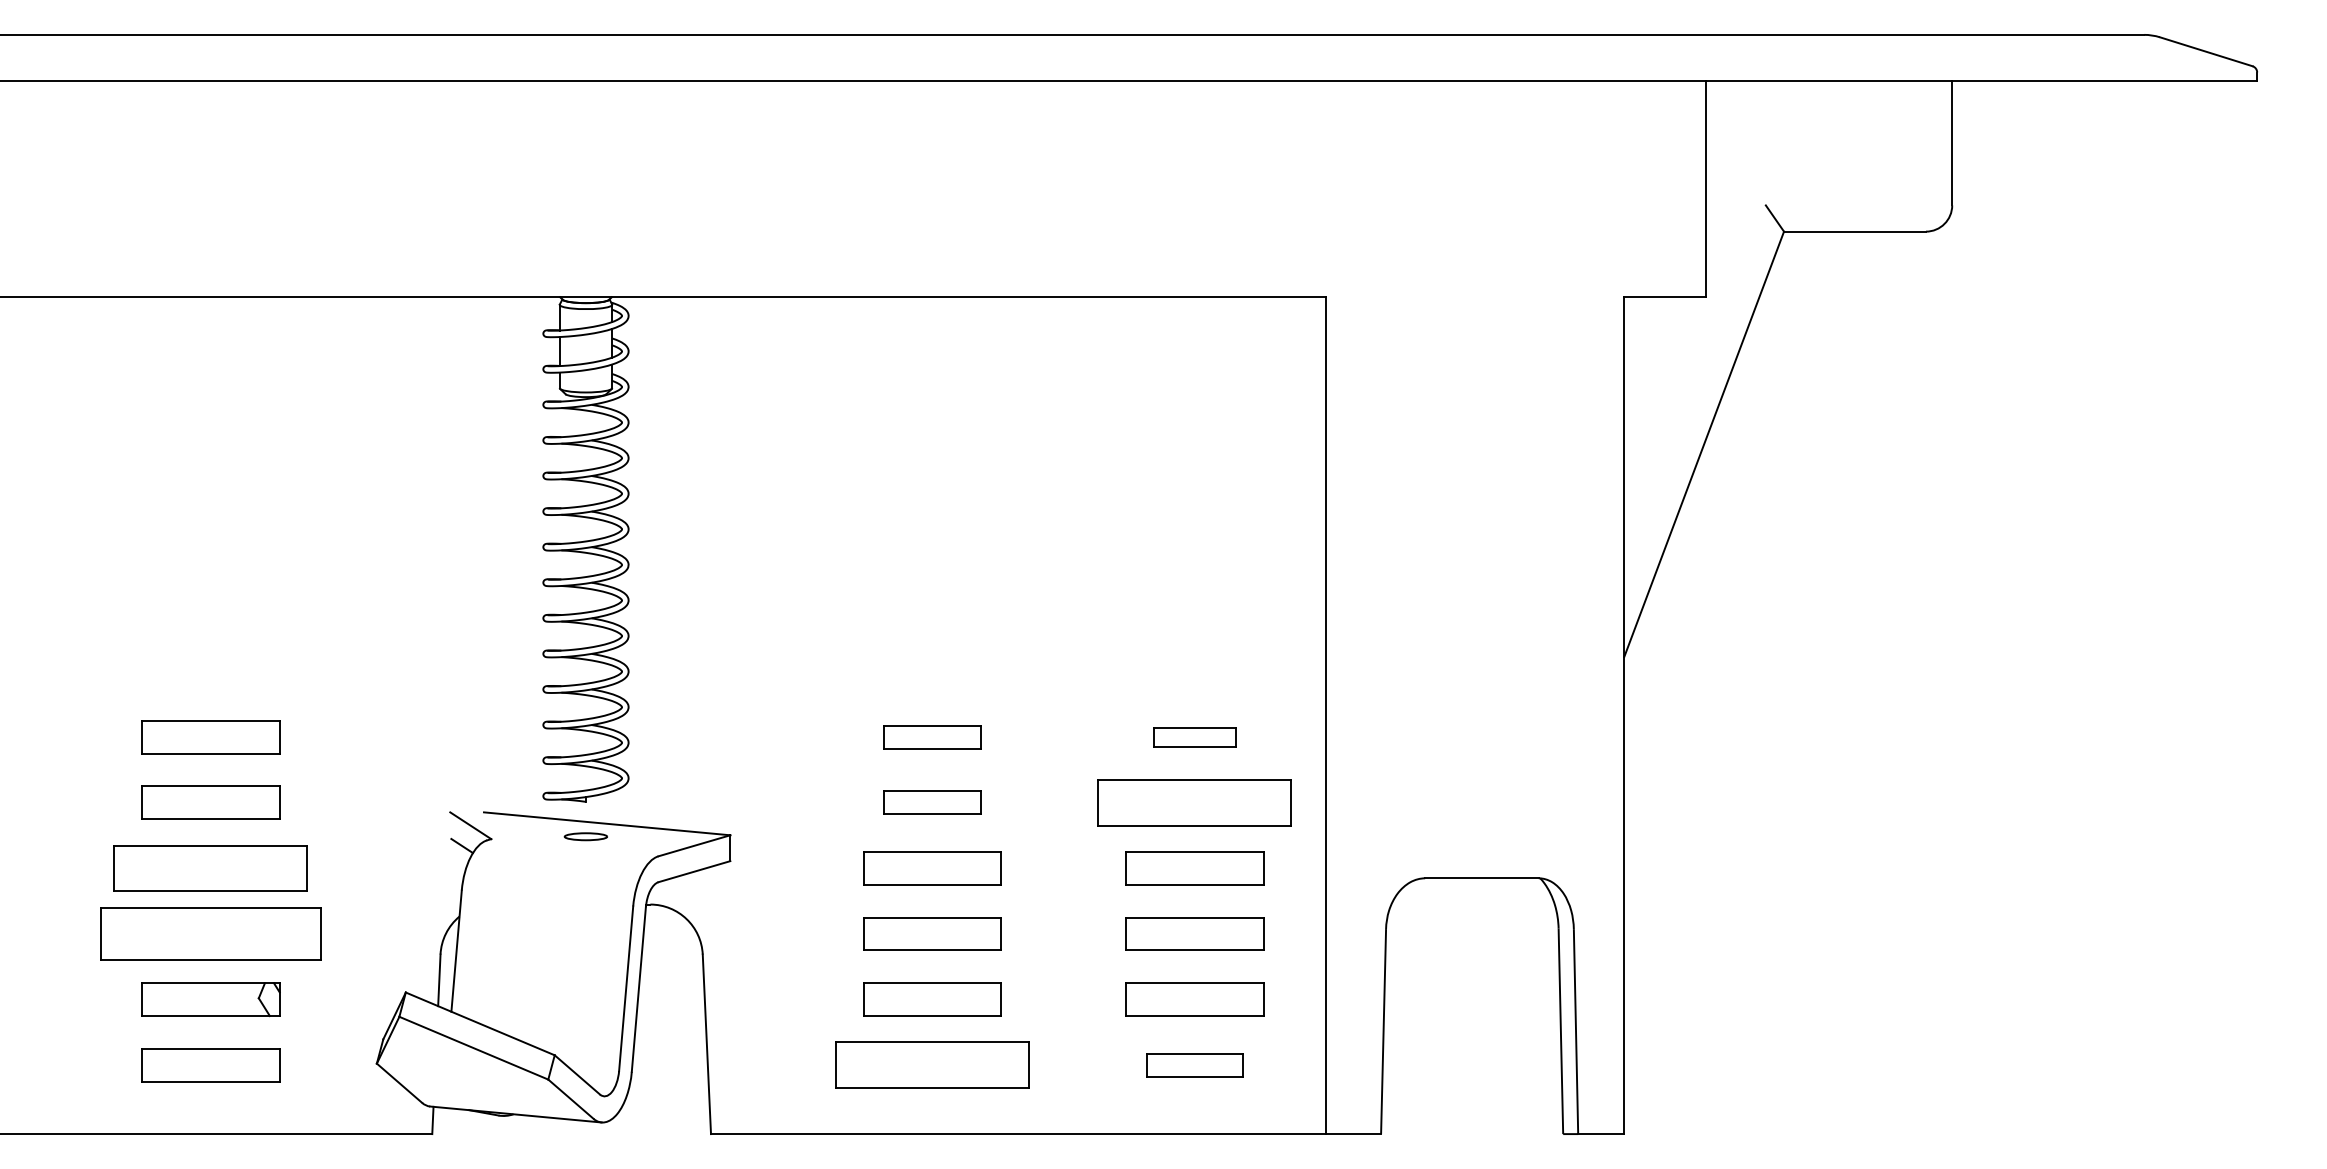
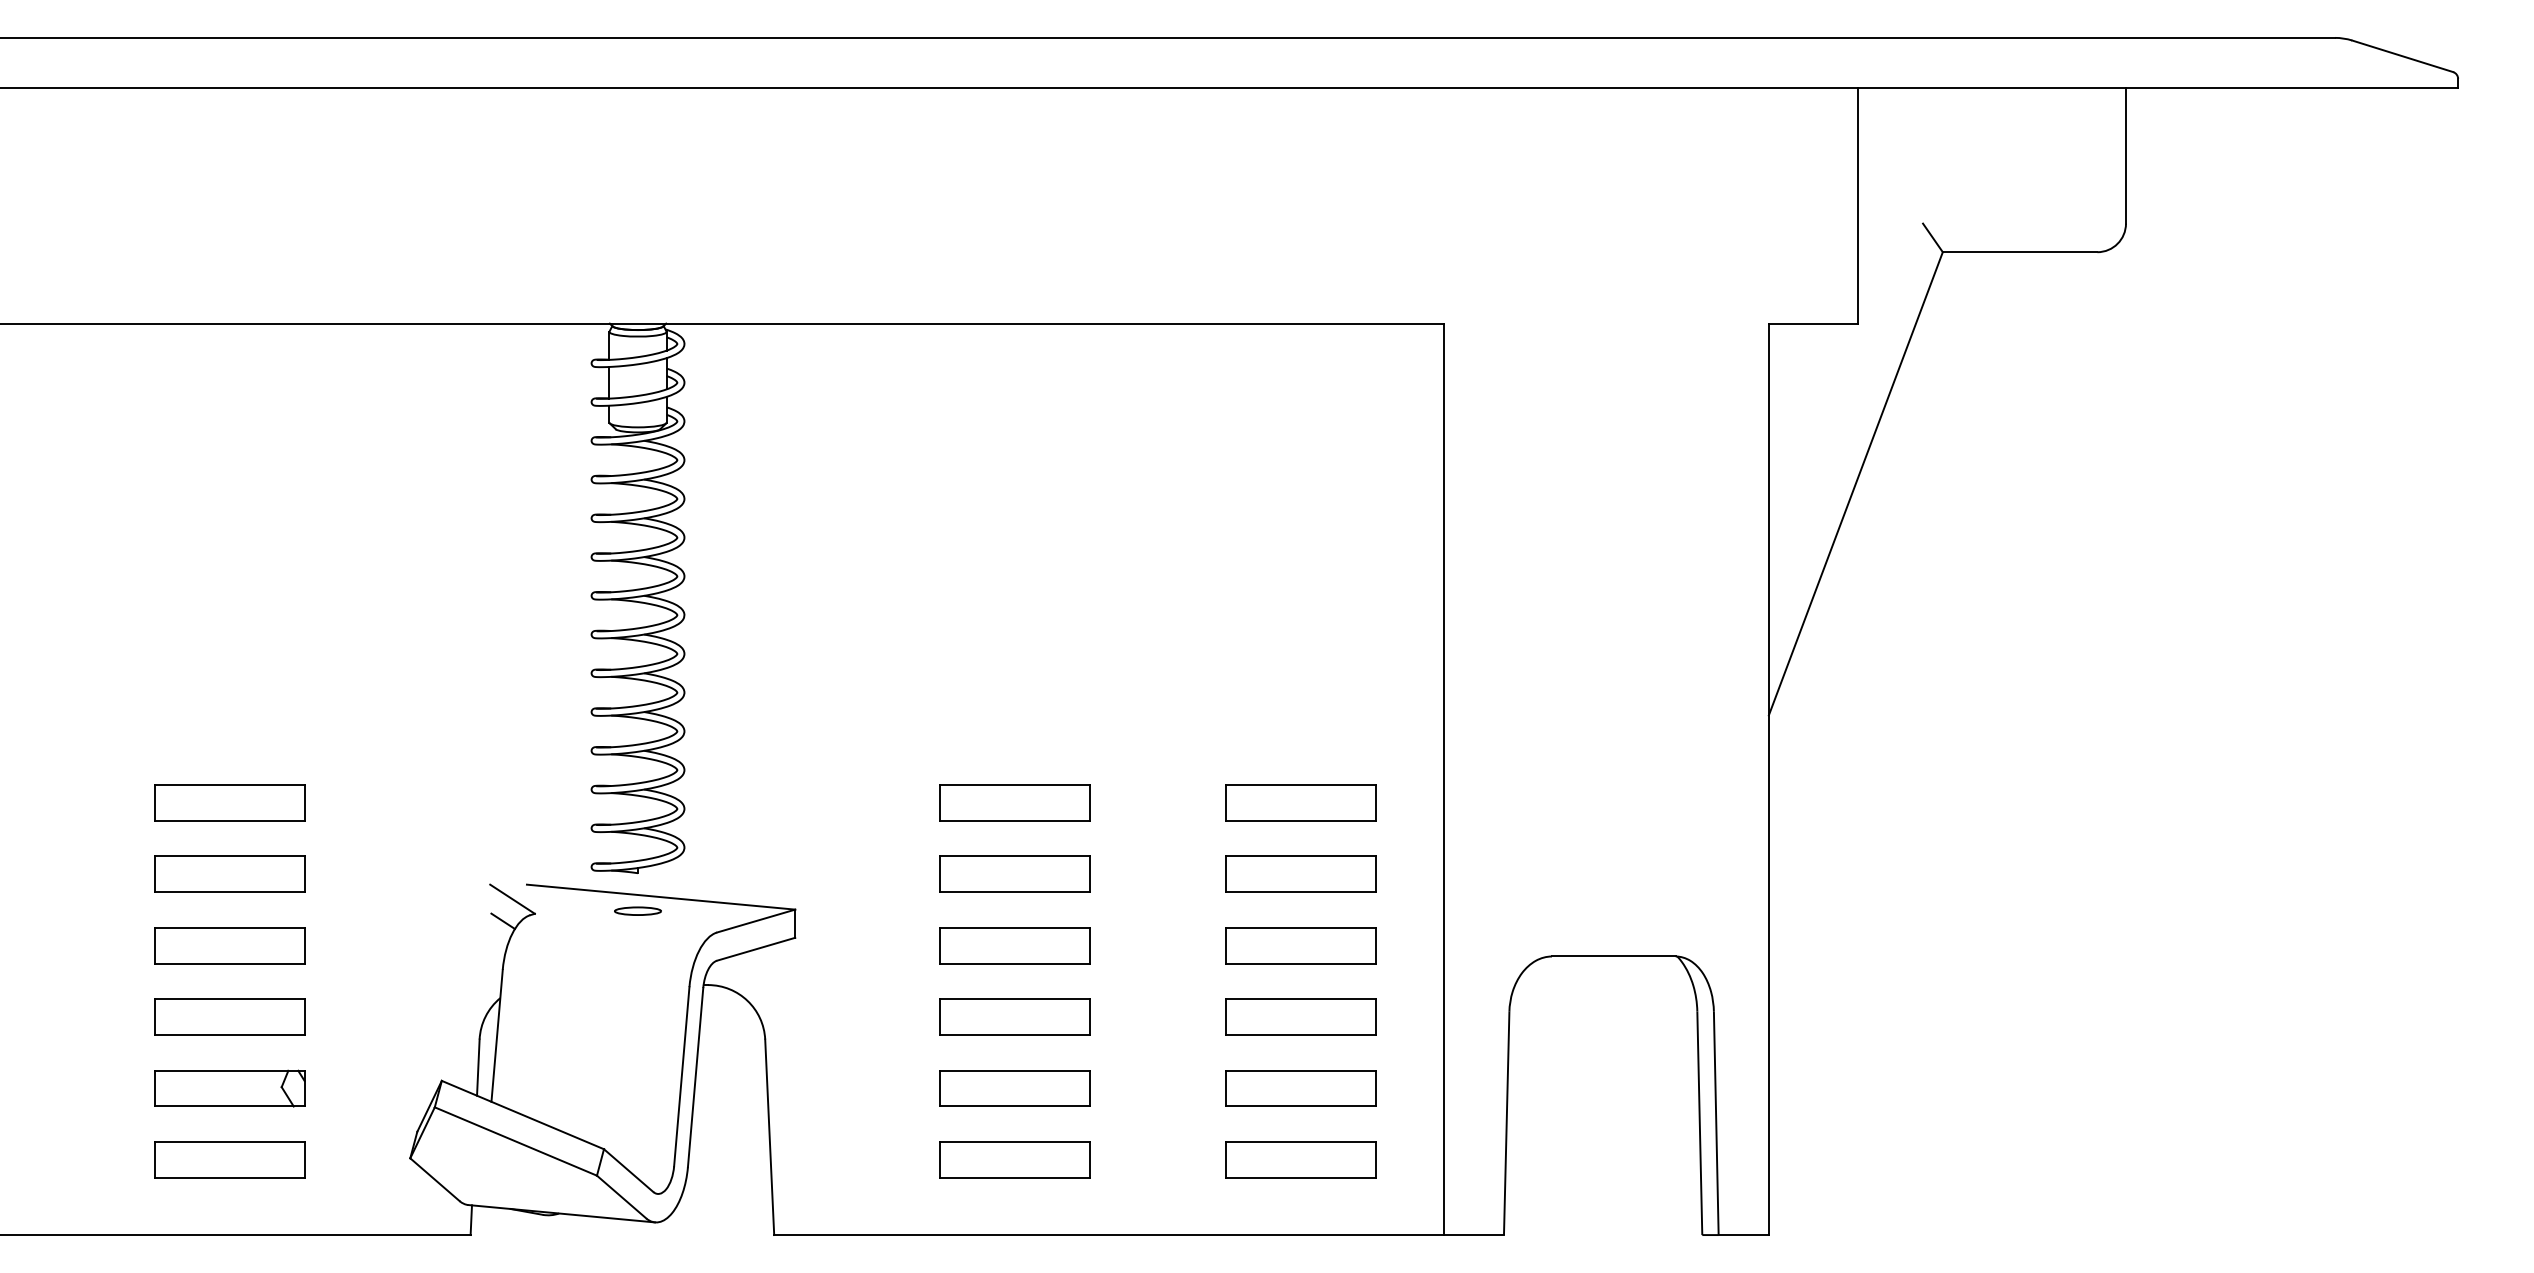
part: (932, 737) -> (1015, 803), size x1.43
part: (1194, 737) -> (1300, 803), size x1.67
part: (932, 802) -> (1015, 873), size x1.43
part: (1194, 802) -> (1300, 873), size x0.71
part: (210, 868) -> (229, 945), size x0.71
part: (210, 933) -> (229, 1016), size x0.62
part: (932, 1065) -> (1015, 1160), size x0.71
part: (1194, 1065) -> (1300, 1160), size x1.43

